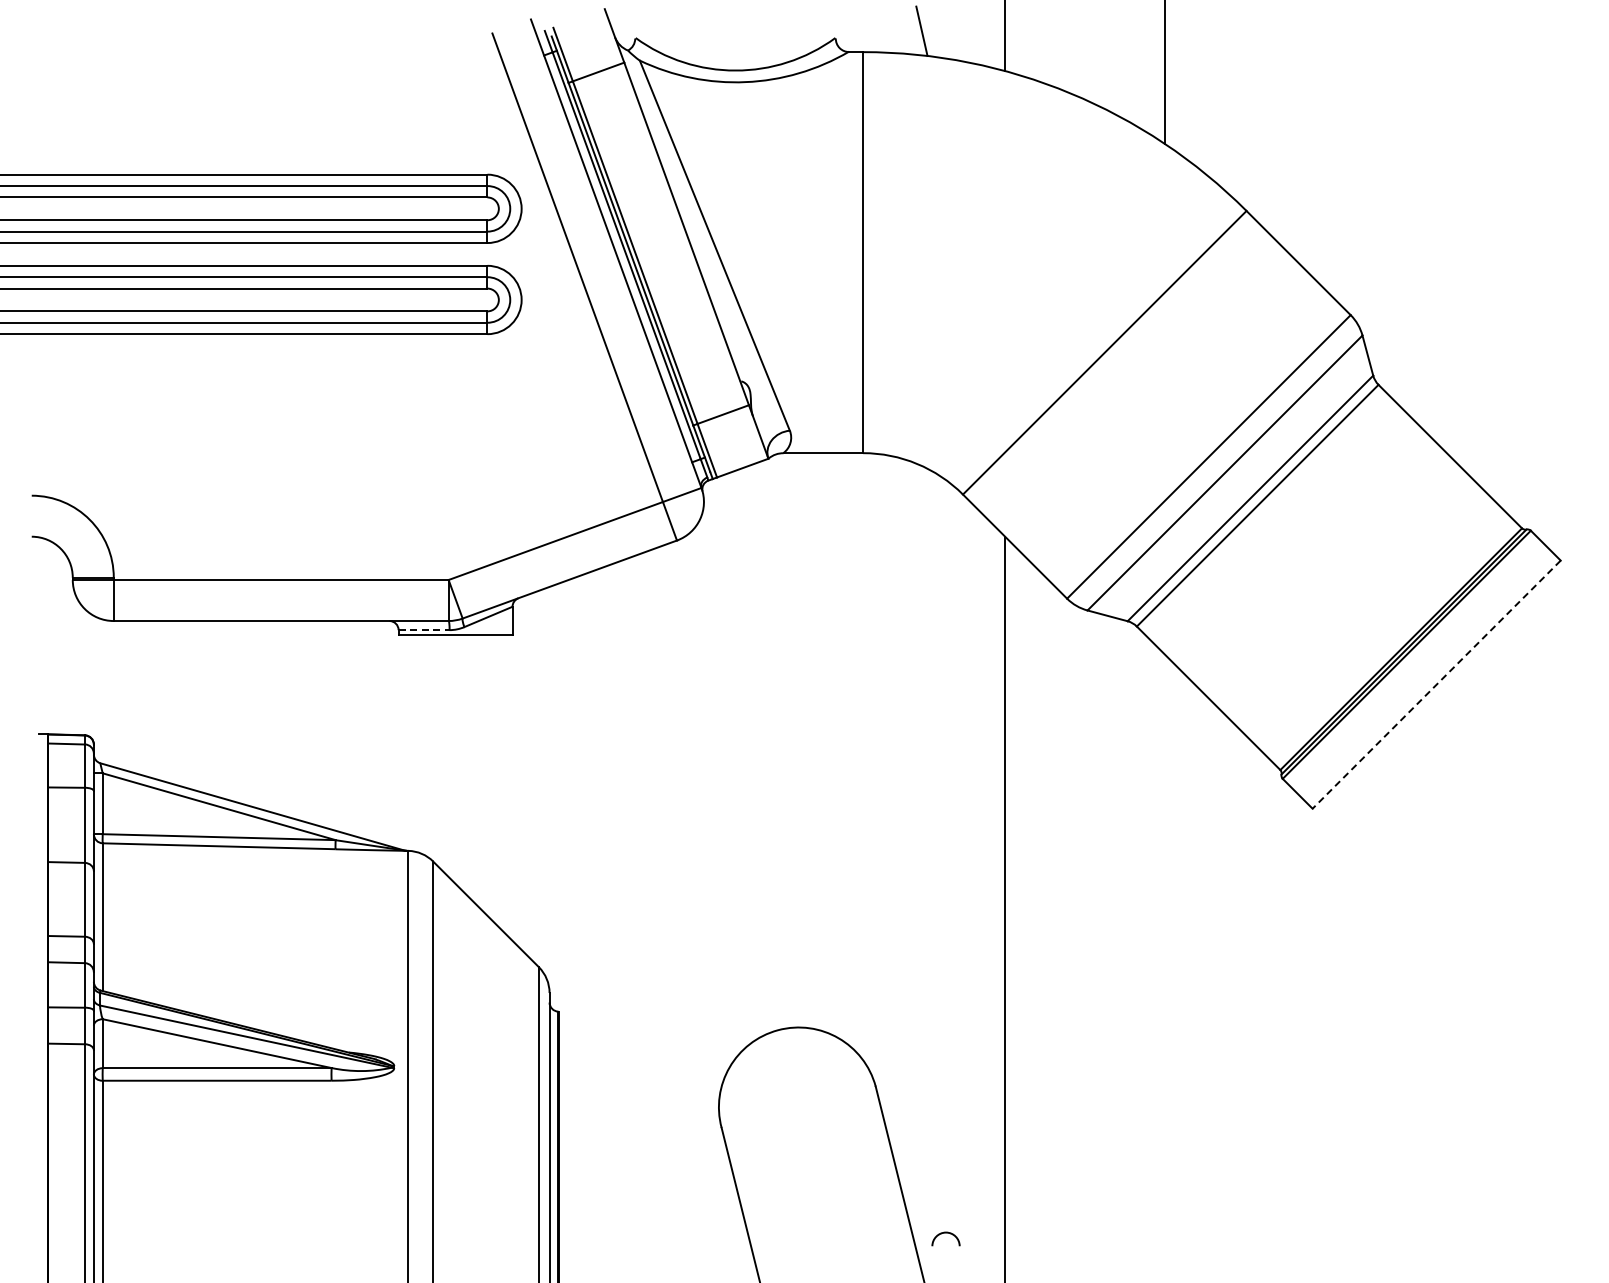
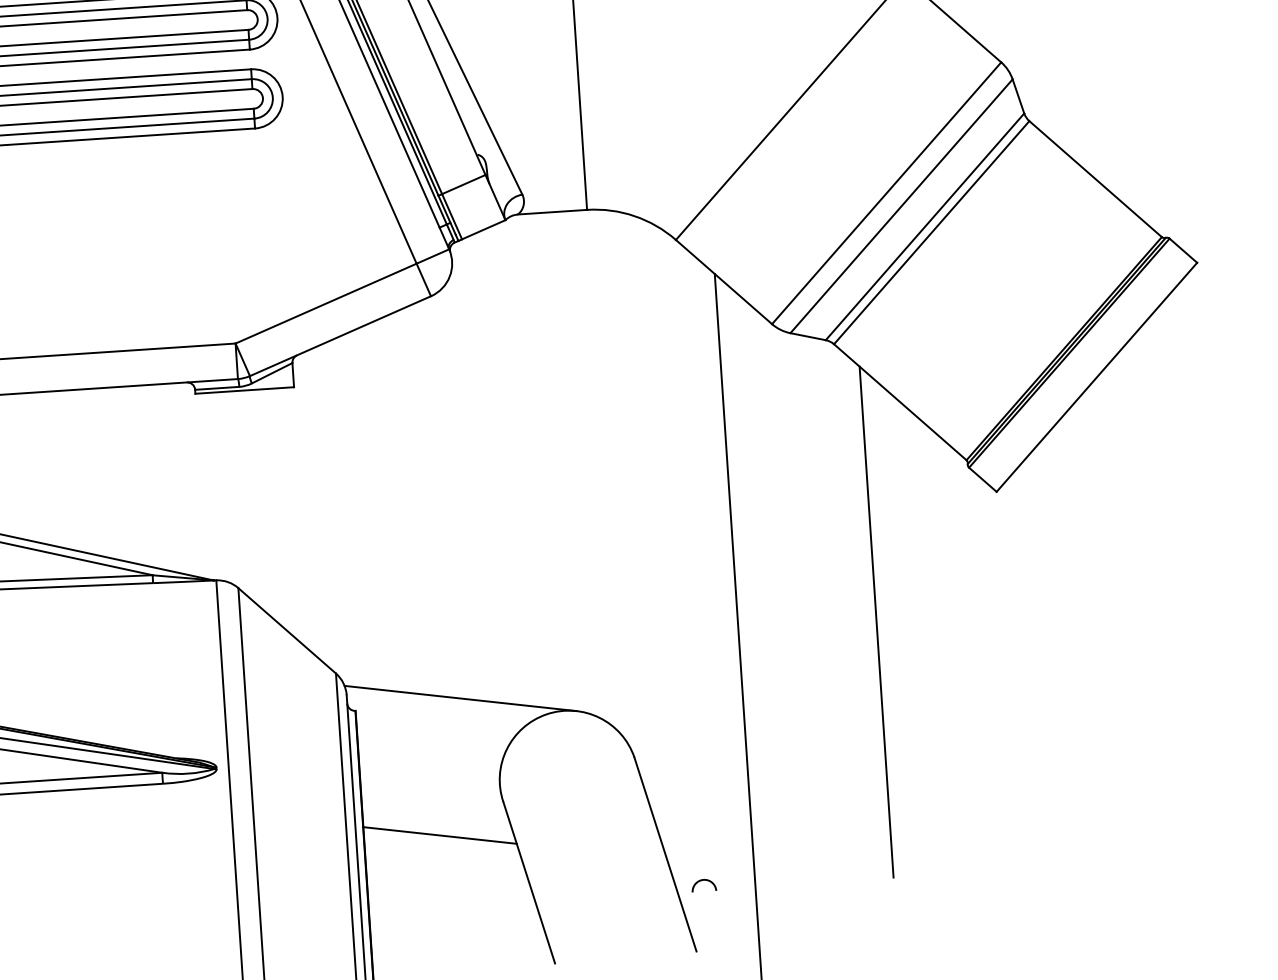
line: (424, 630) -> (217, 388), dashed -> solid
line: (1436, 685) -> (1096, 378), dashed -> solid
line: (1164, 949) -> (876, 622), added
line: (679, 1005) -> (459, 698), added
line: (645, 1160) -> (439, 834), added

